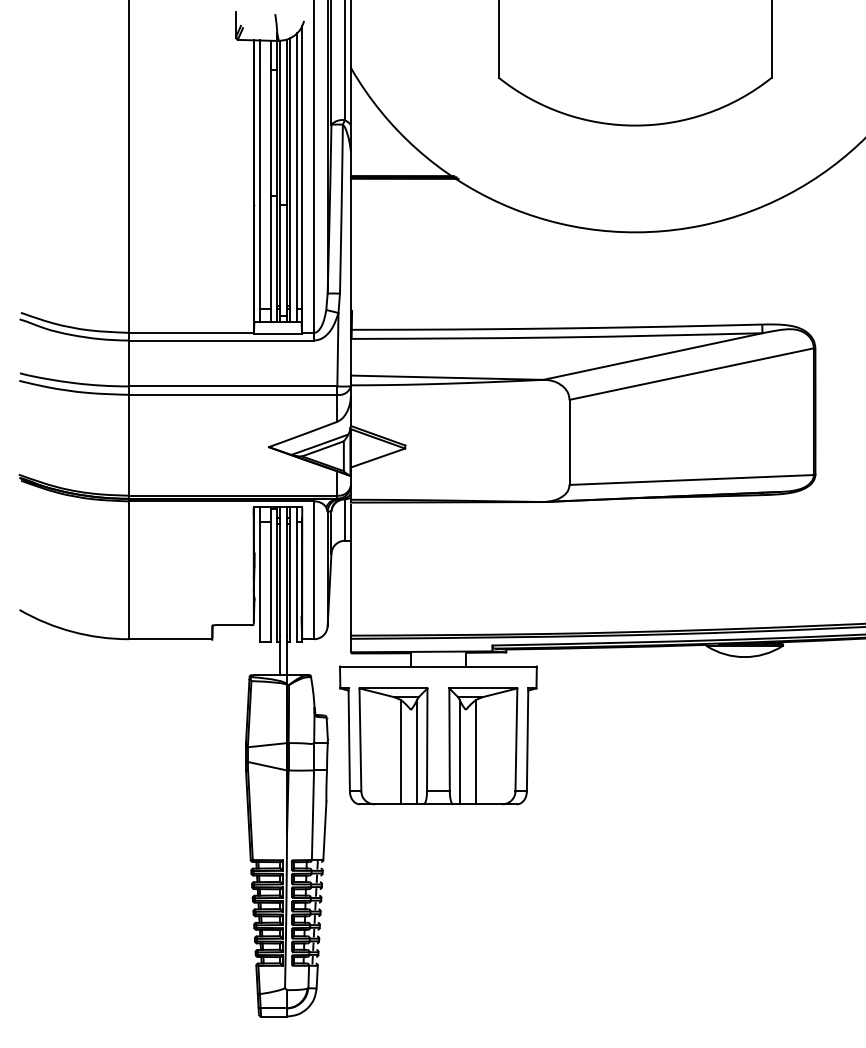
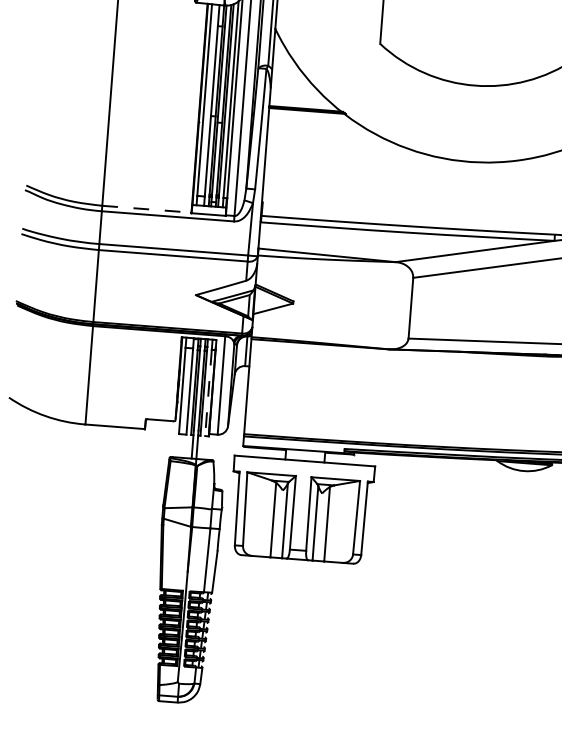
line: (191, 332) -> (146, 208), solid -> dashed
line: (296, 582) -> (208, 393), solid -> dashed

